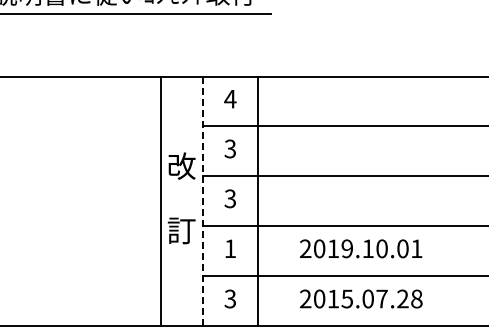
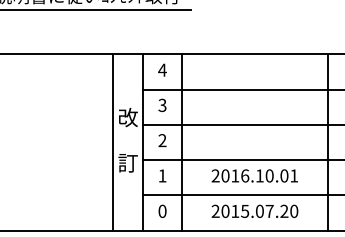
text: (230, 198) -> (162, 140), 3 -> 2
line: (202, 201) -> (142, 142), dashed -> solid
line: (464, 201) -> (327, 142), added
text: (347, 248) -> (245, 175), 2019.10.01 -> 2016.10.01
text: (230, 298) -> (162, 211), 3 -> 0
text: (416, 299) -> (293, 211), 2015.07.28 -> 2015.07.20

